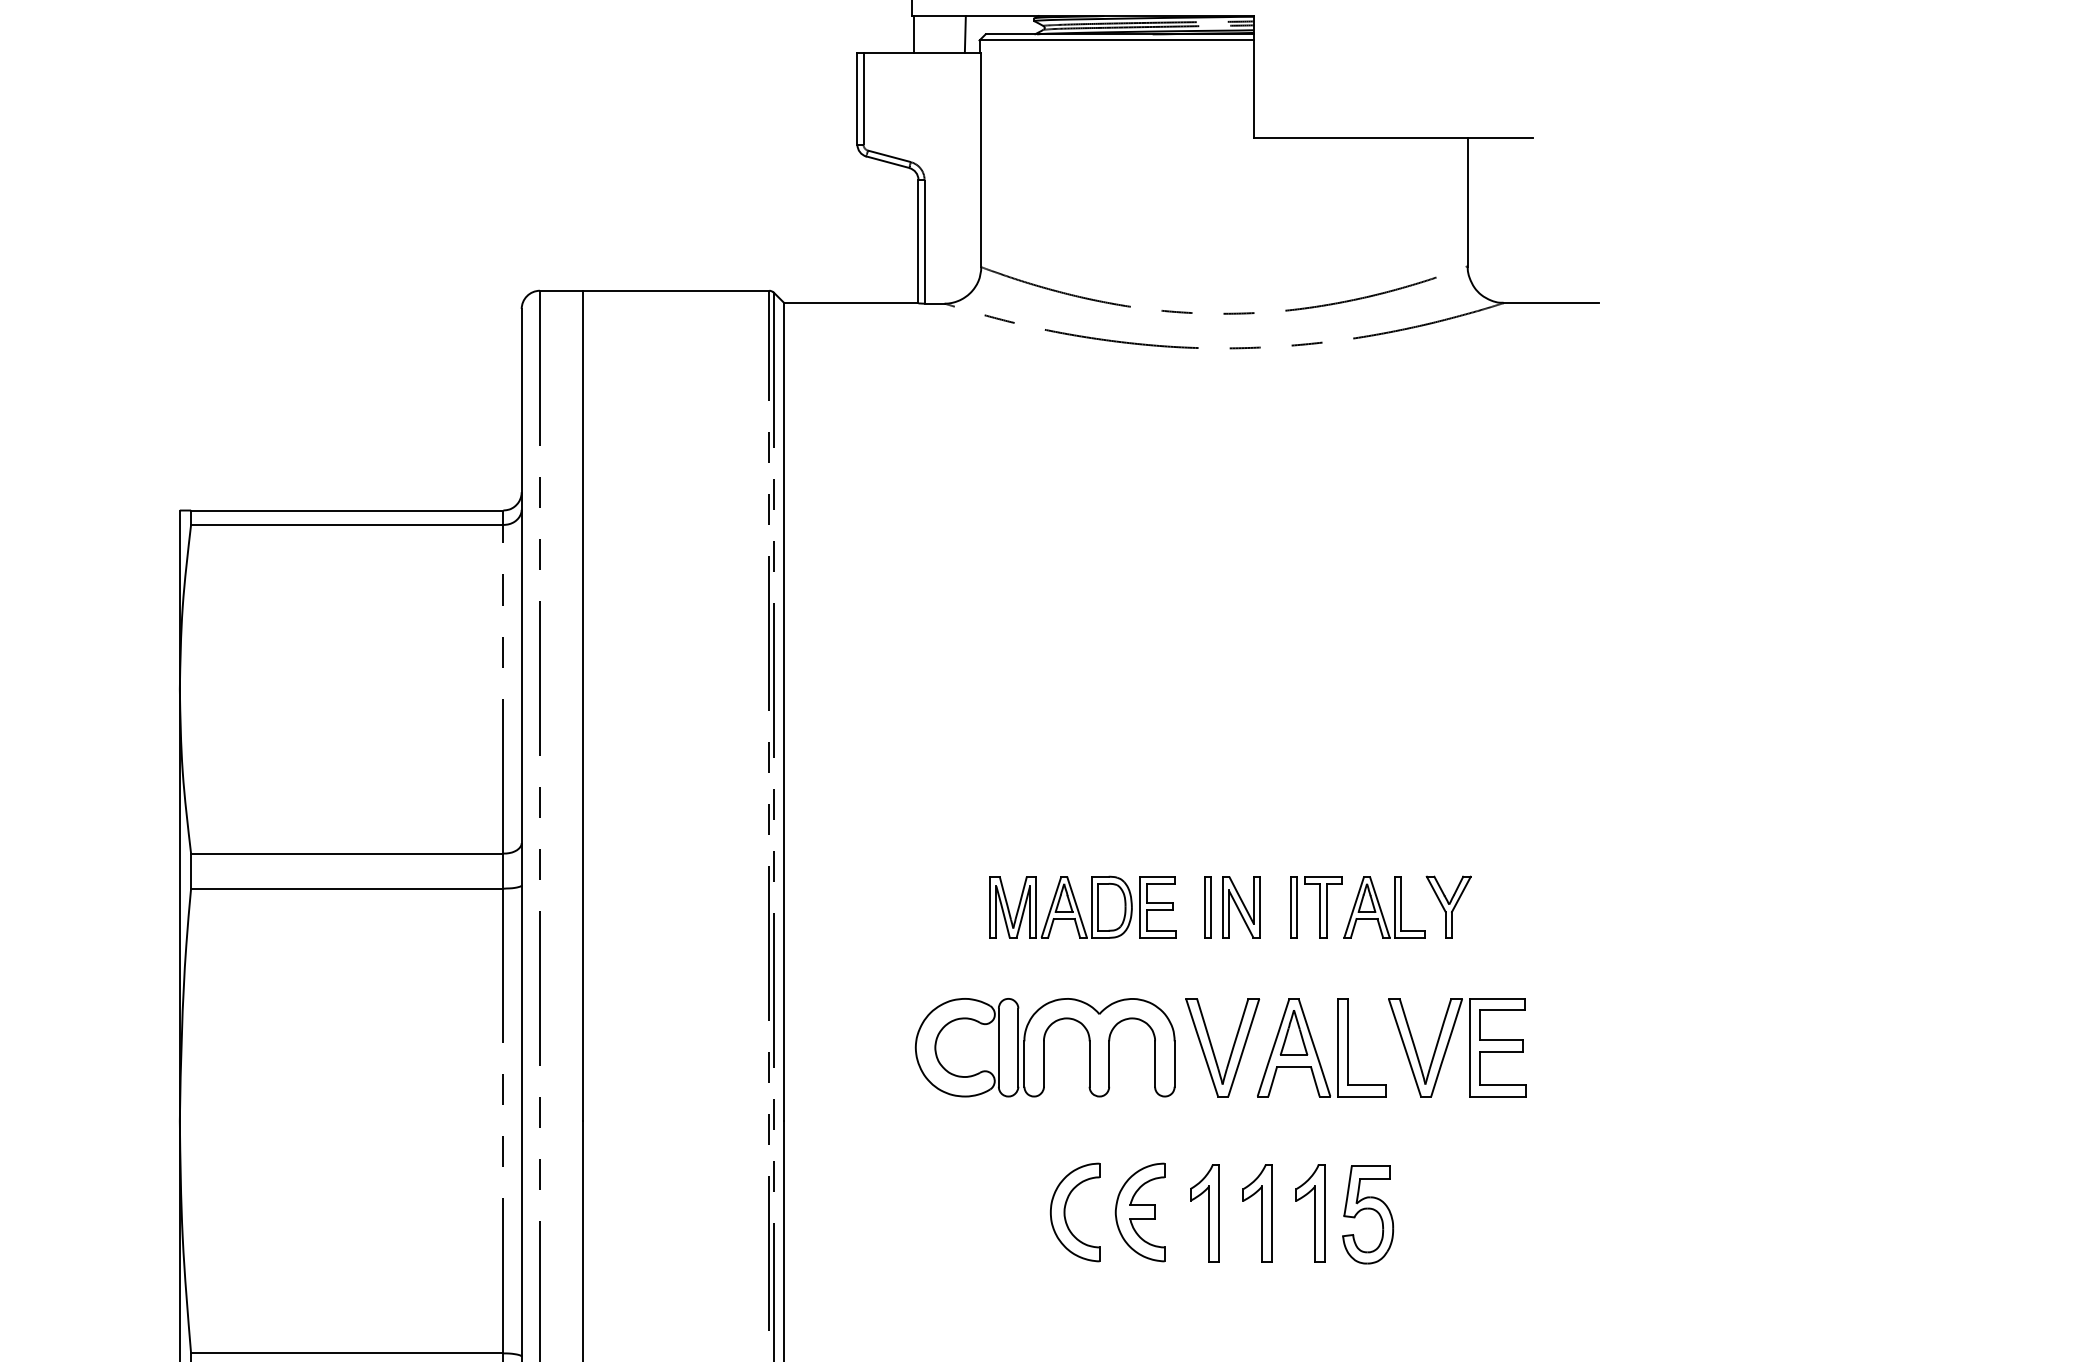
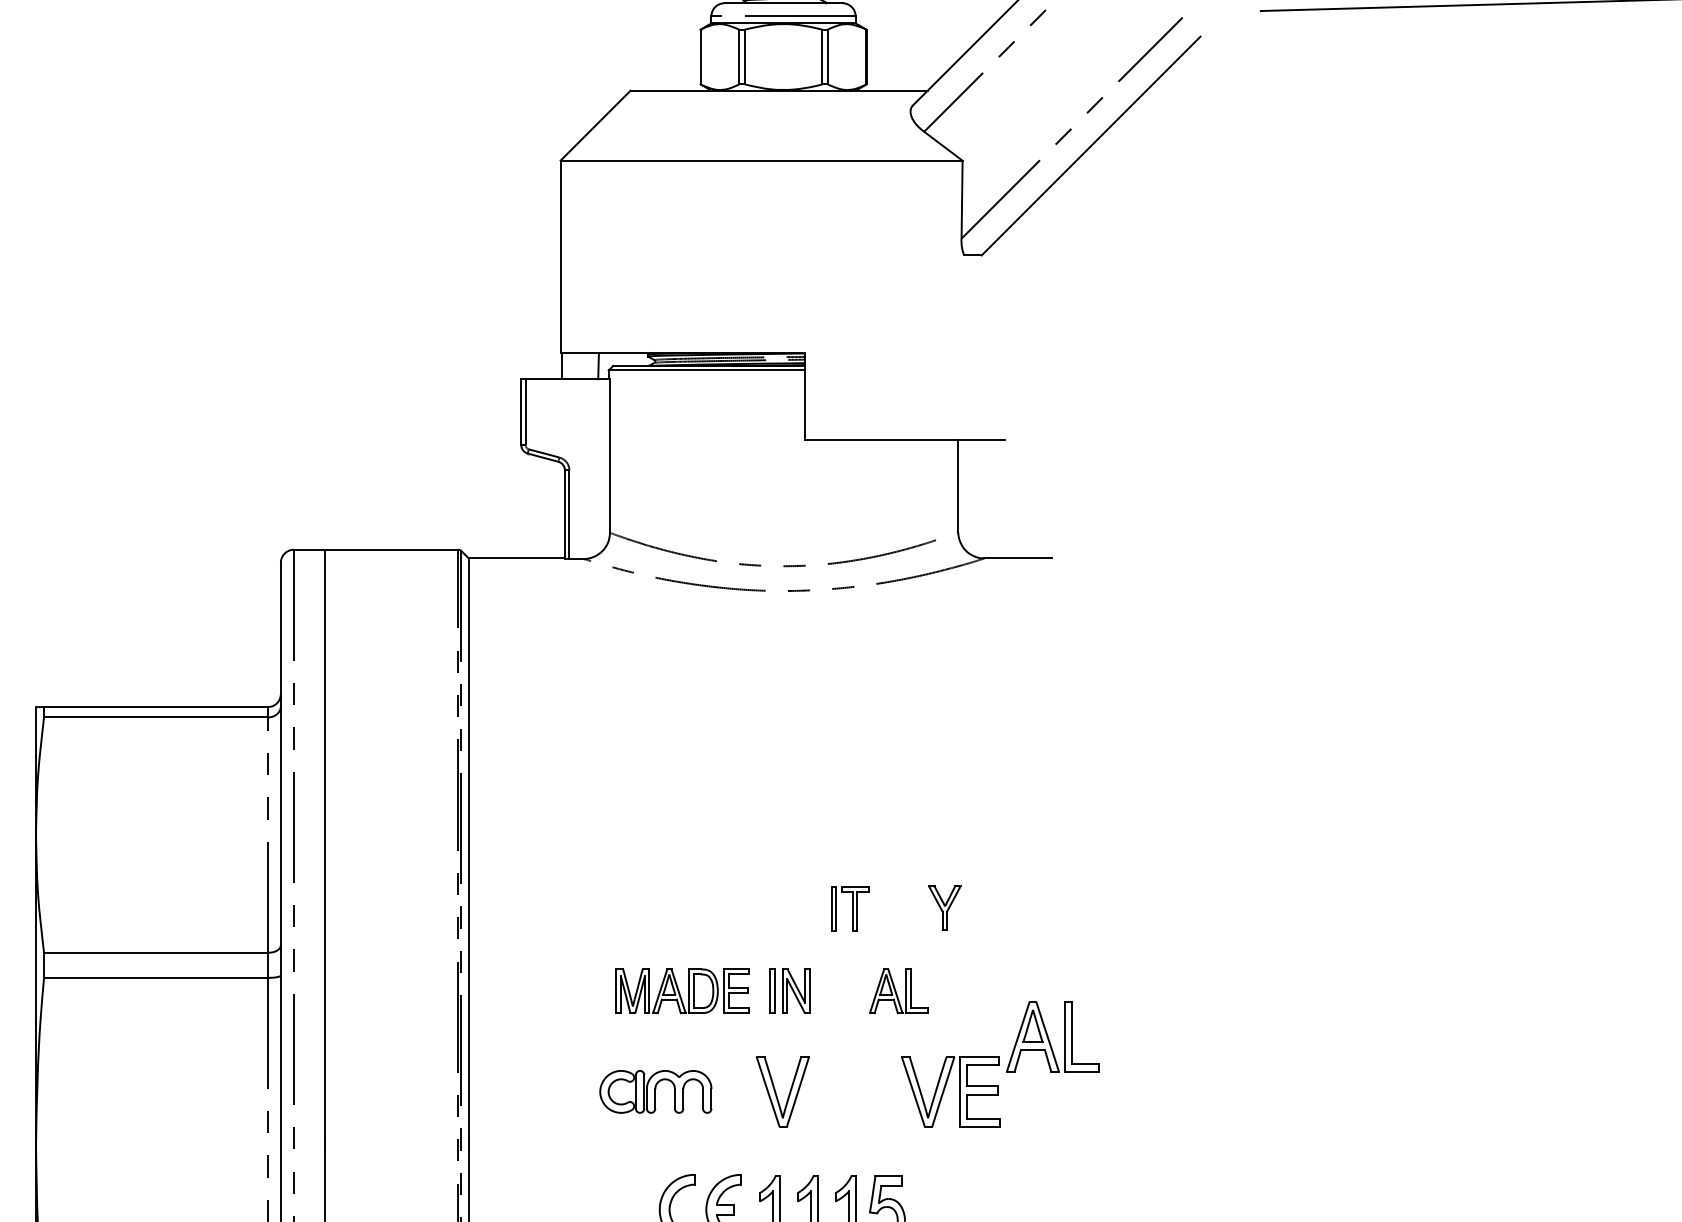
part: (1317, 906) -> (850, 908), moved
part: (1448, 906) -> (944, 907), moved
part: (1044, 1047) -> (655, 1091), size x0.6
part: (1321, 1047) -> (1052, 1036), moved

